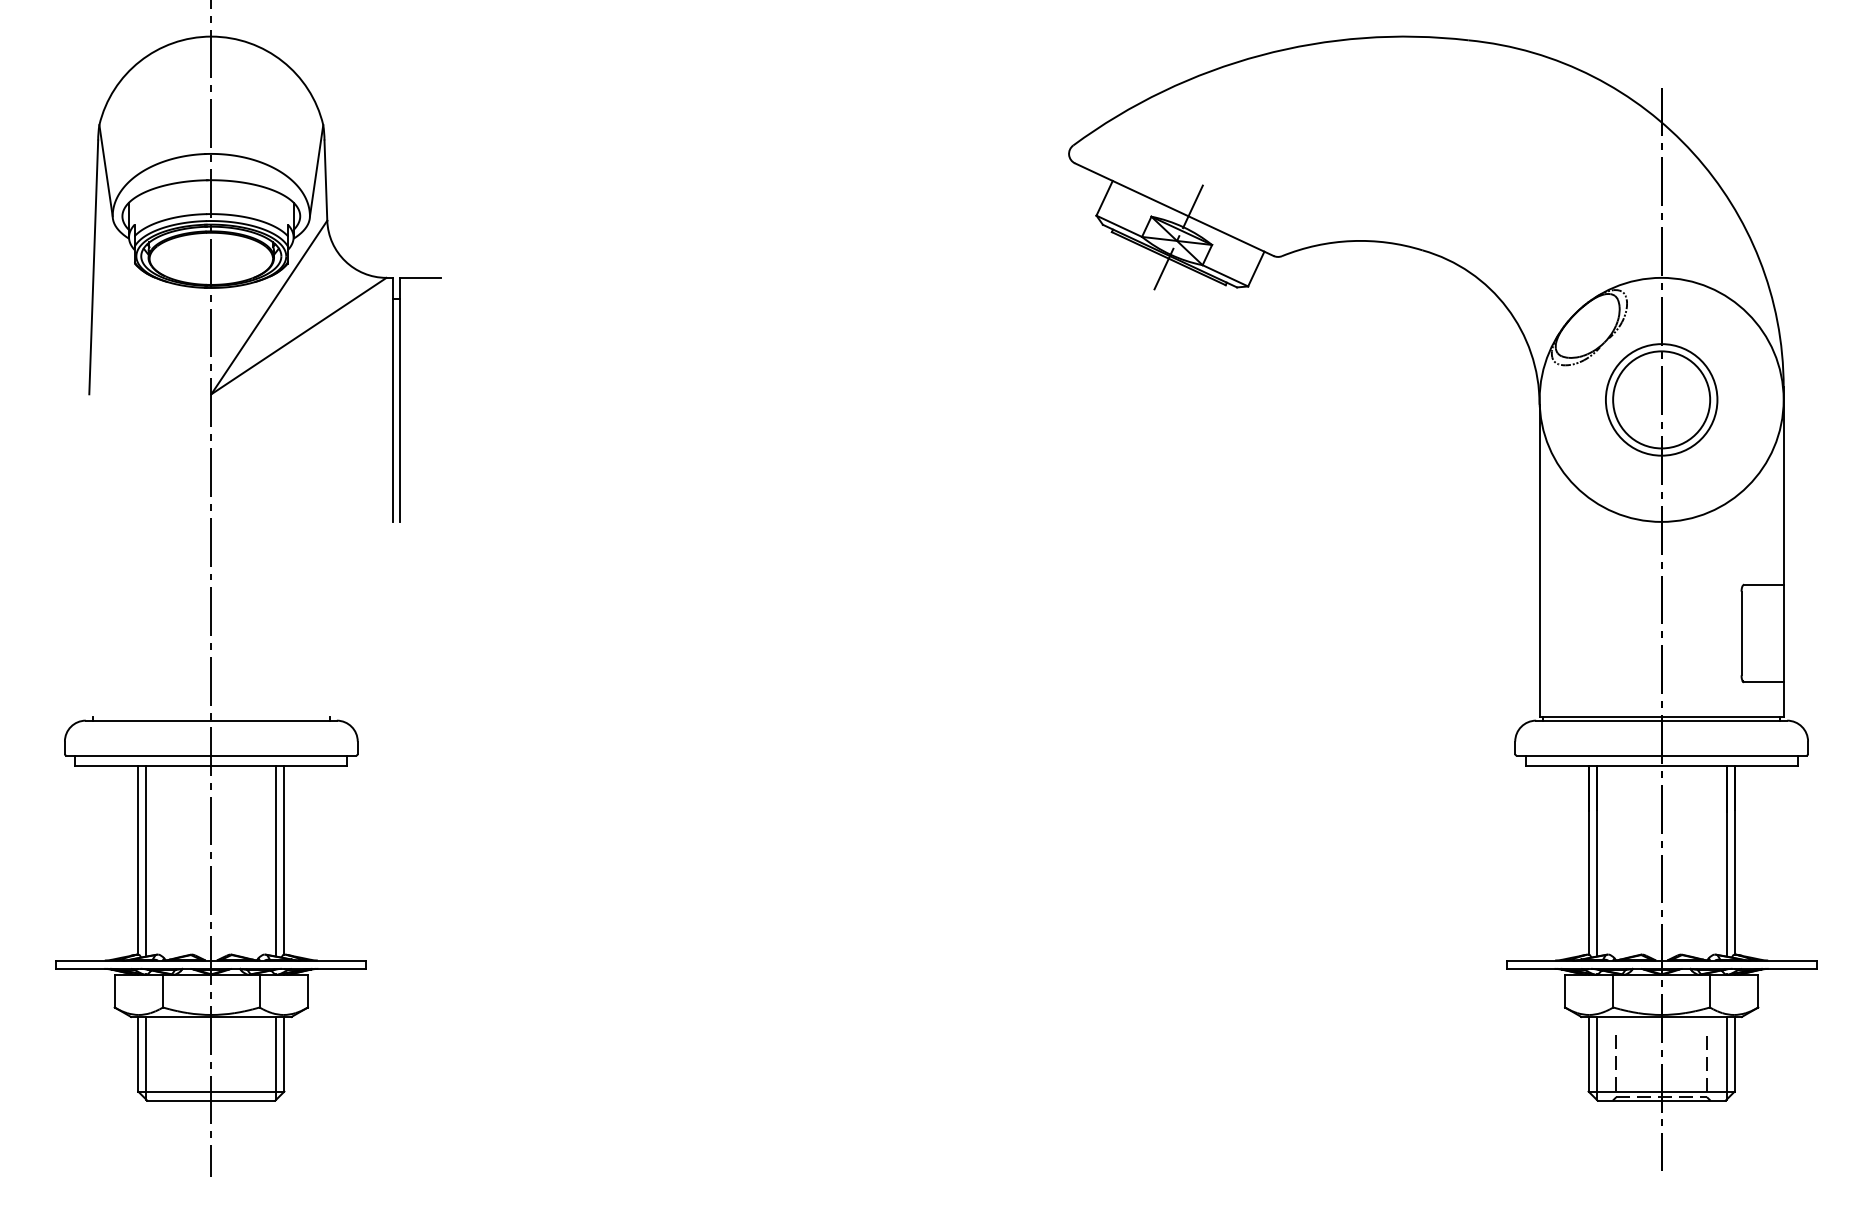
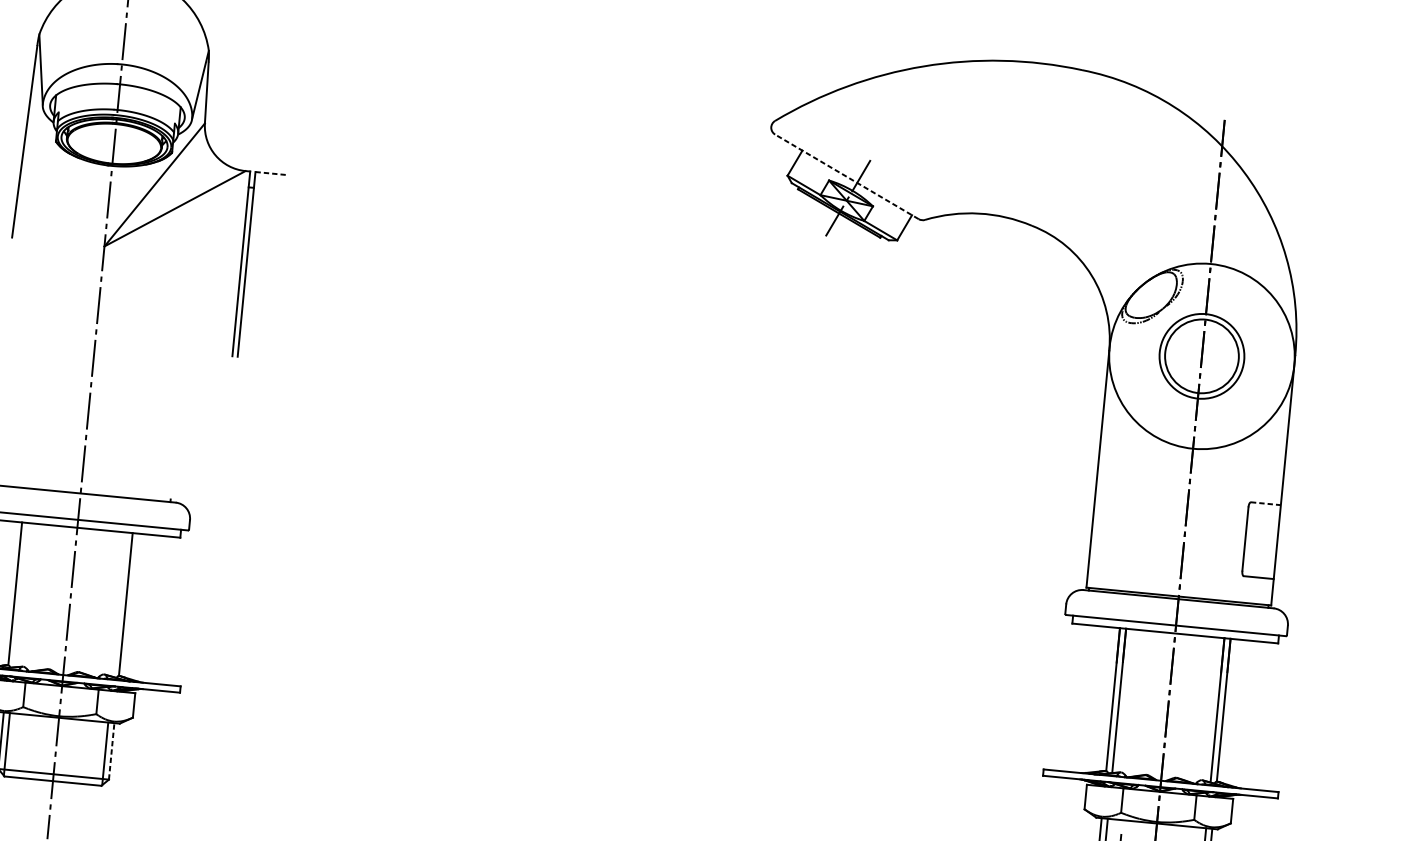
line: (1174, 209) -> (847, 176), solid -> dashed
line: (420, 277) -> (271, 173), solid -> dashed
line: (1763, 584) -> (1265, 503), solid -> dashed
line: (146, 859) -> (21, 593), removed
line: (276, 859) -> (119, 603), removed
line: (284, 1053) -> (111, 750), solid -> dashed

